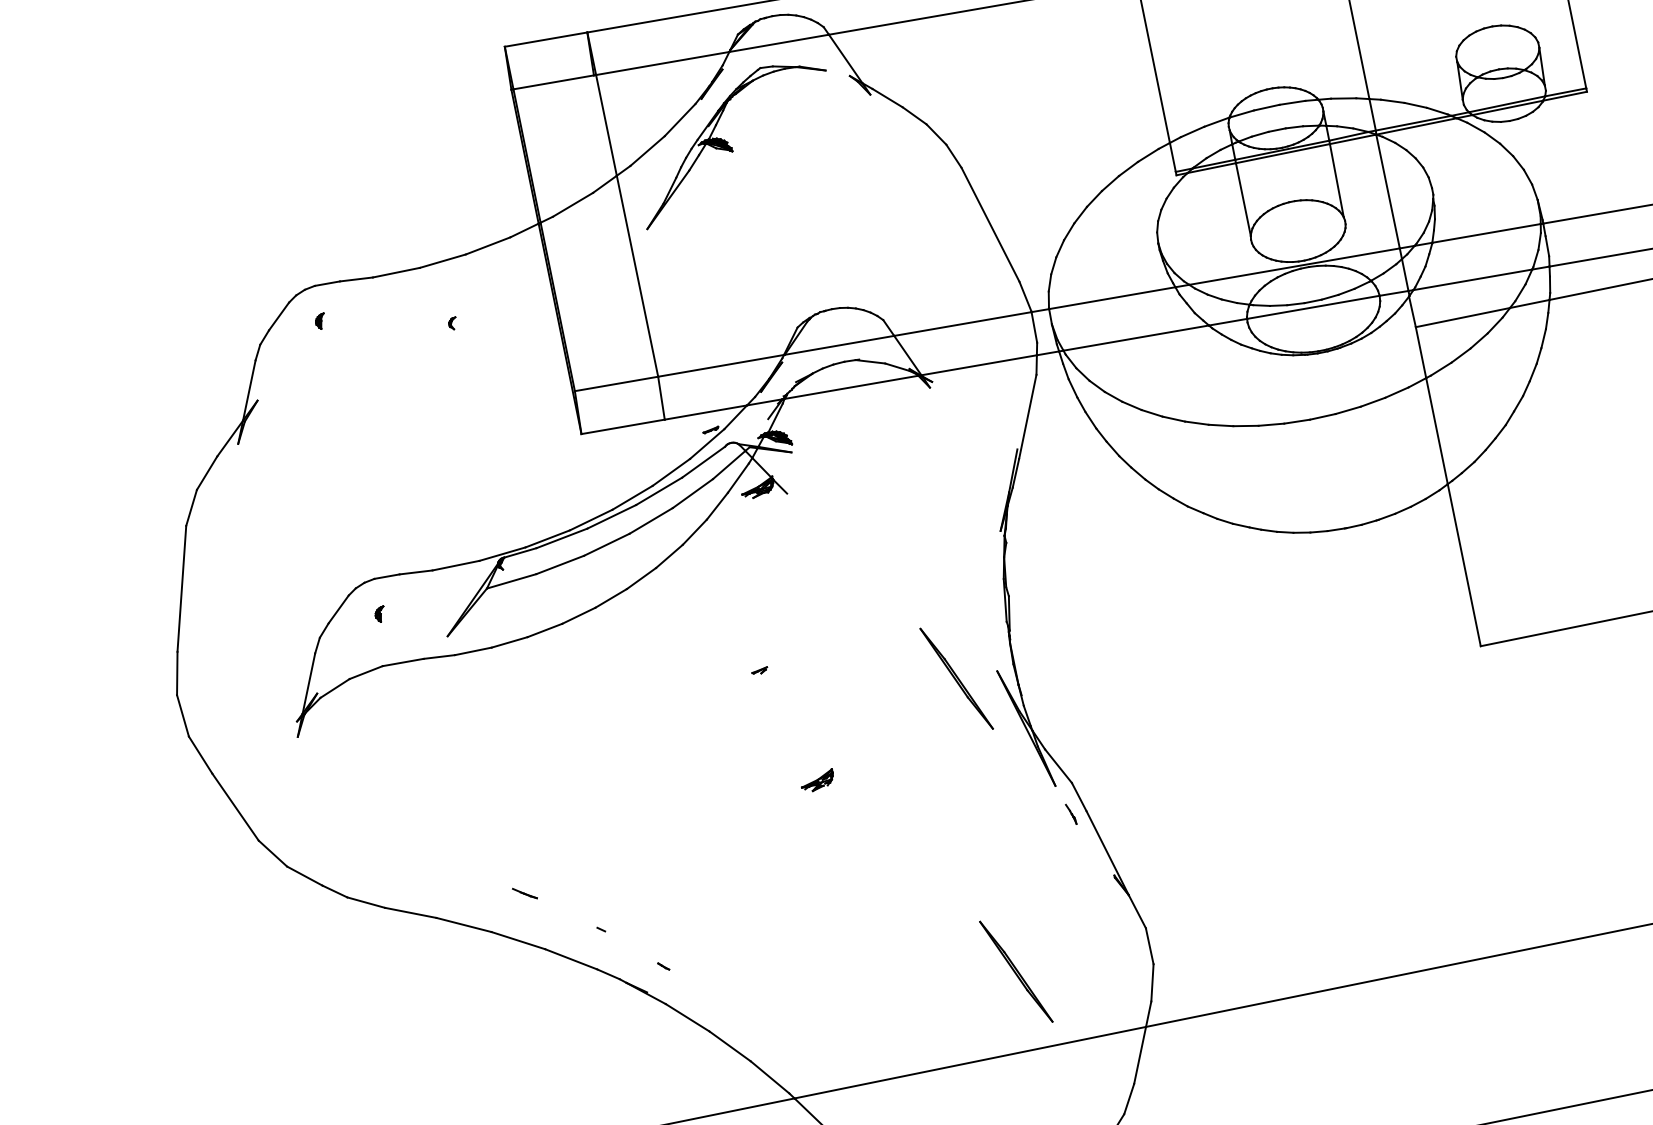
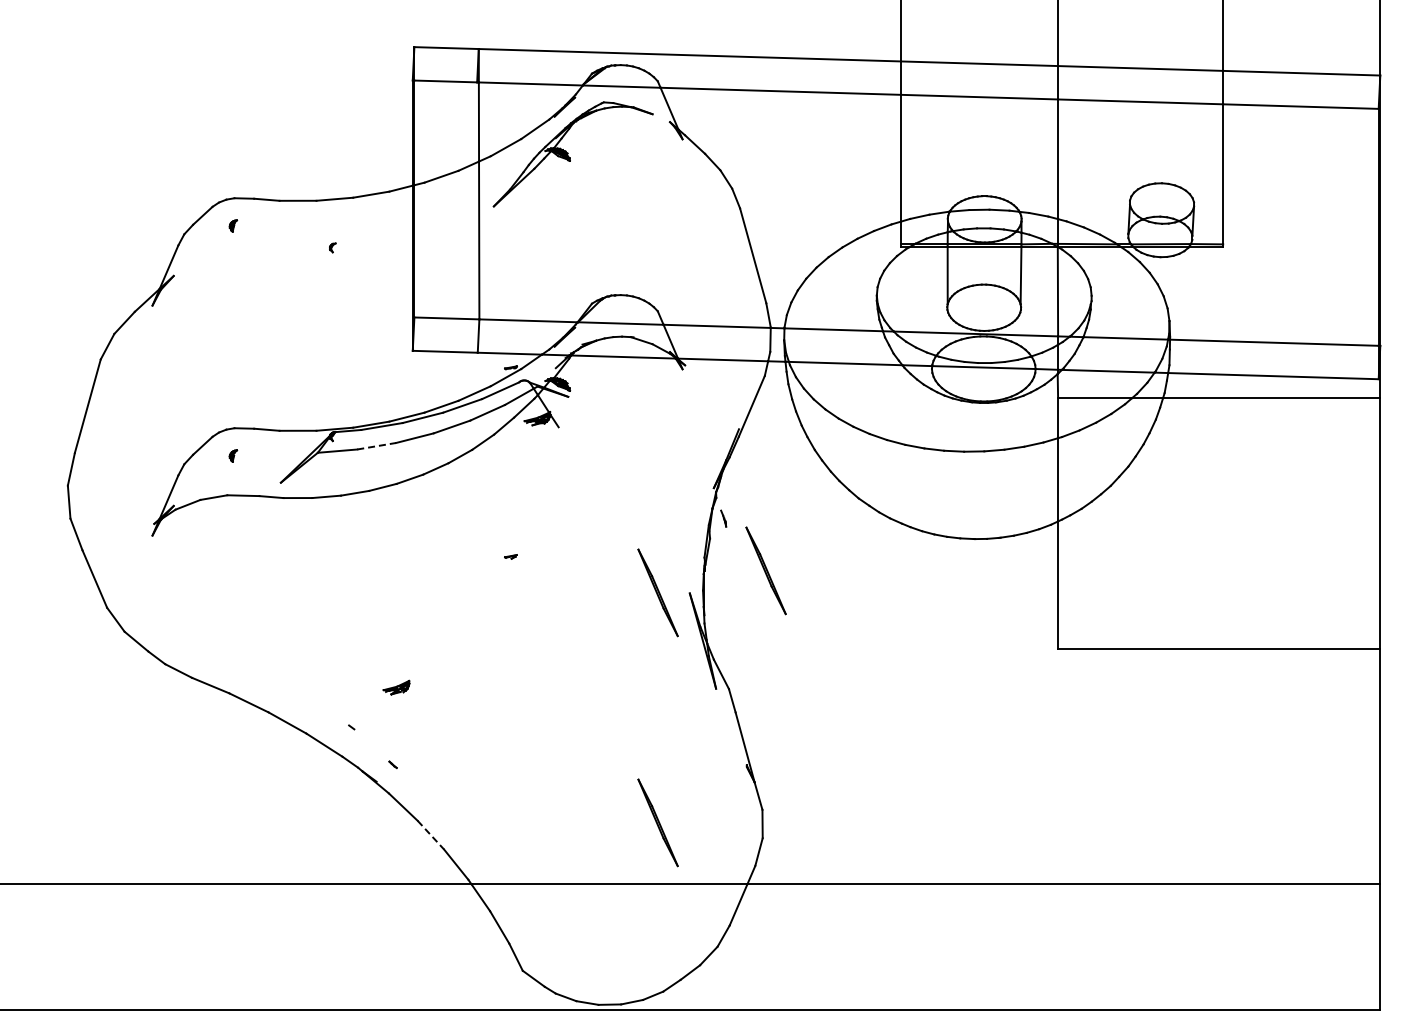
line: (560, 565) -> (376, 446), solid -> dashed
part: (1087, 622) -> (765, 570), added
part: (817, 780) -> (396, 687), moved
line: (1071, 814) -> (723, 518), moved
line: (524, 893) -> (299, 688), removed
line: (729, 1046) -> (430, 835), solid -> dashed

